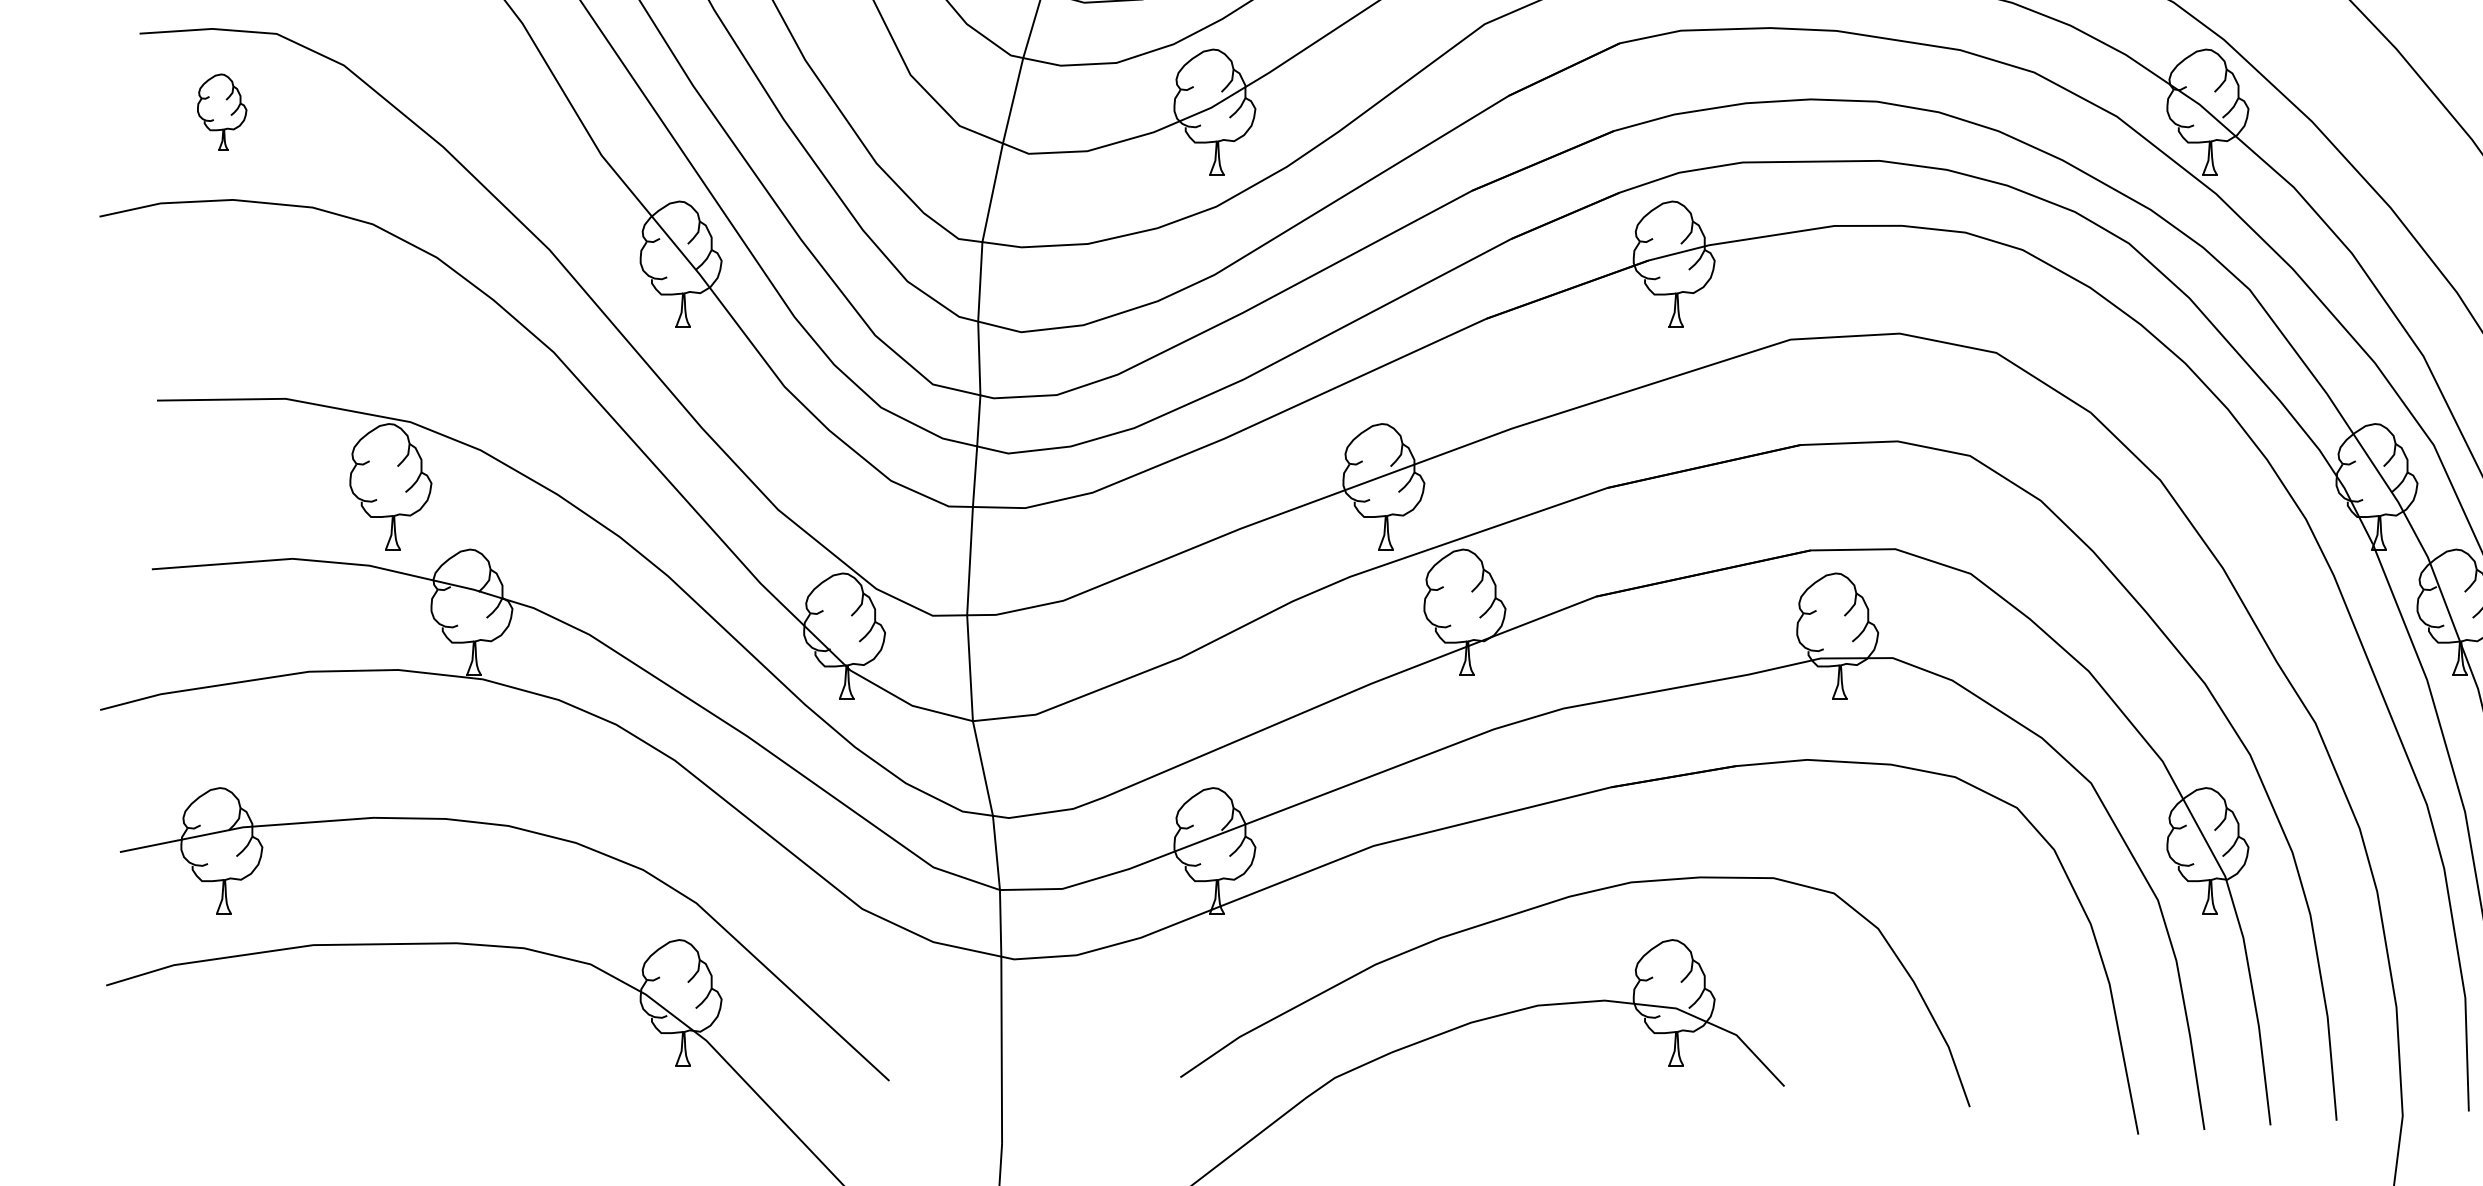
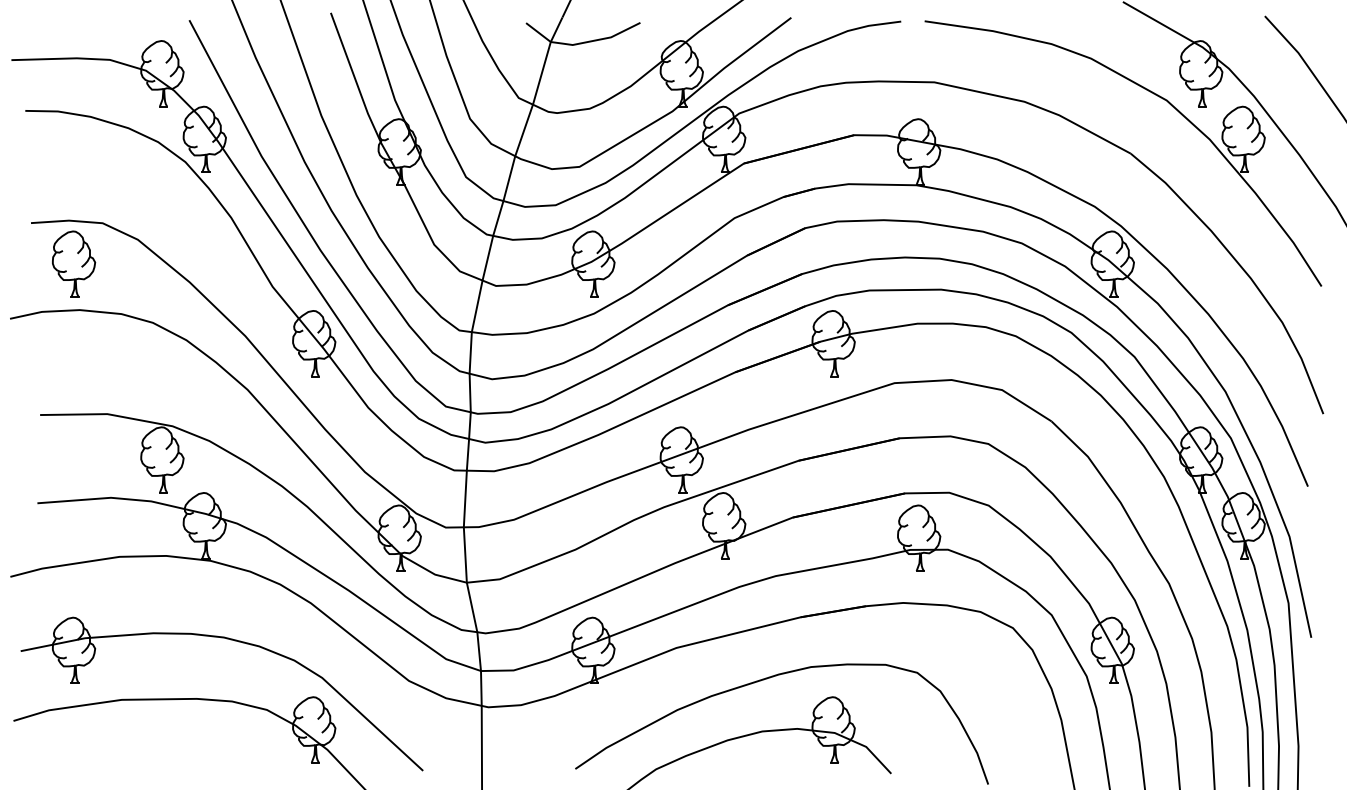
part: (222, 110) -> (74, 263), size x1.67

